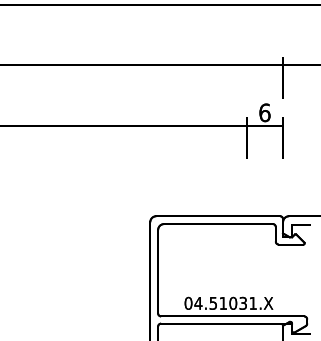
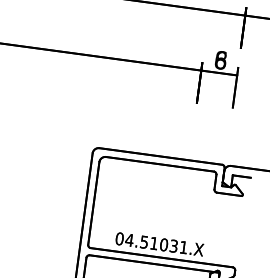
text: (264, 112) -> (220, 59), 6 -> 8

